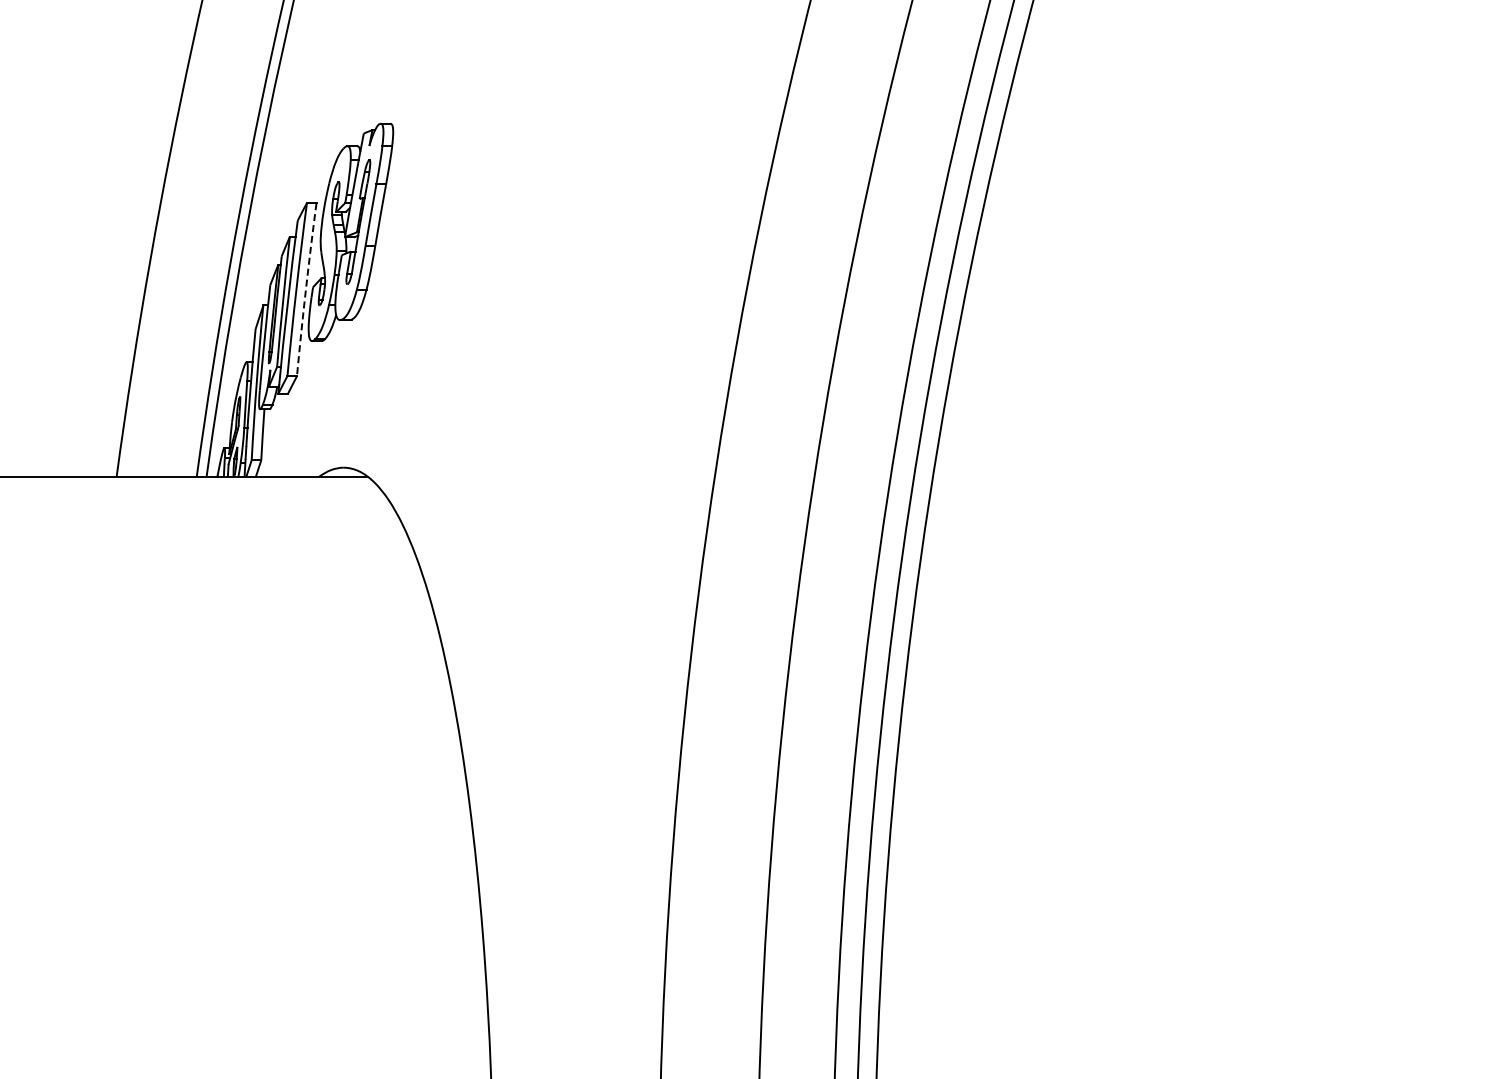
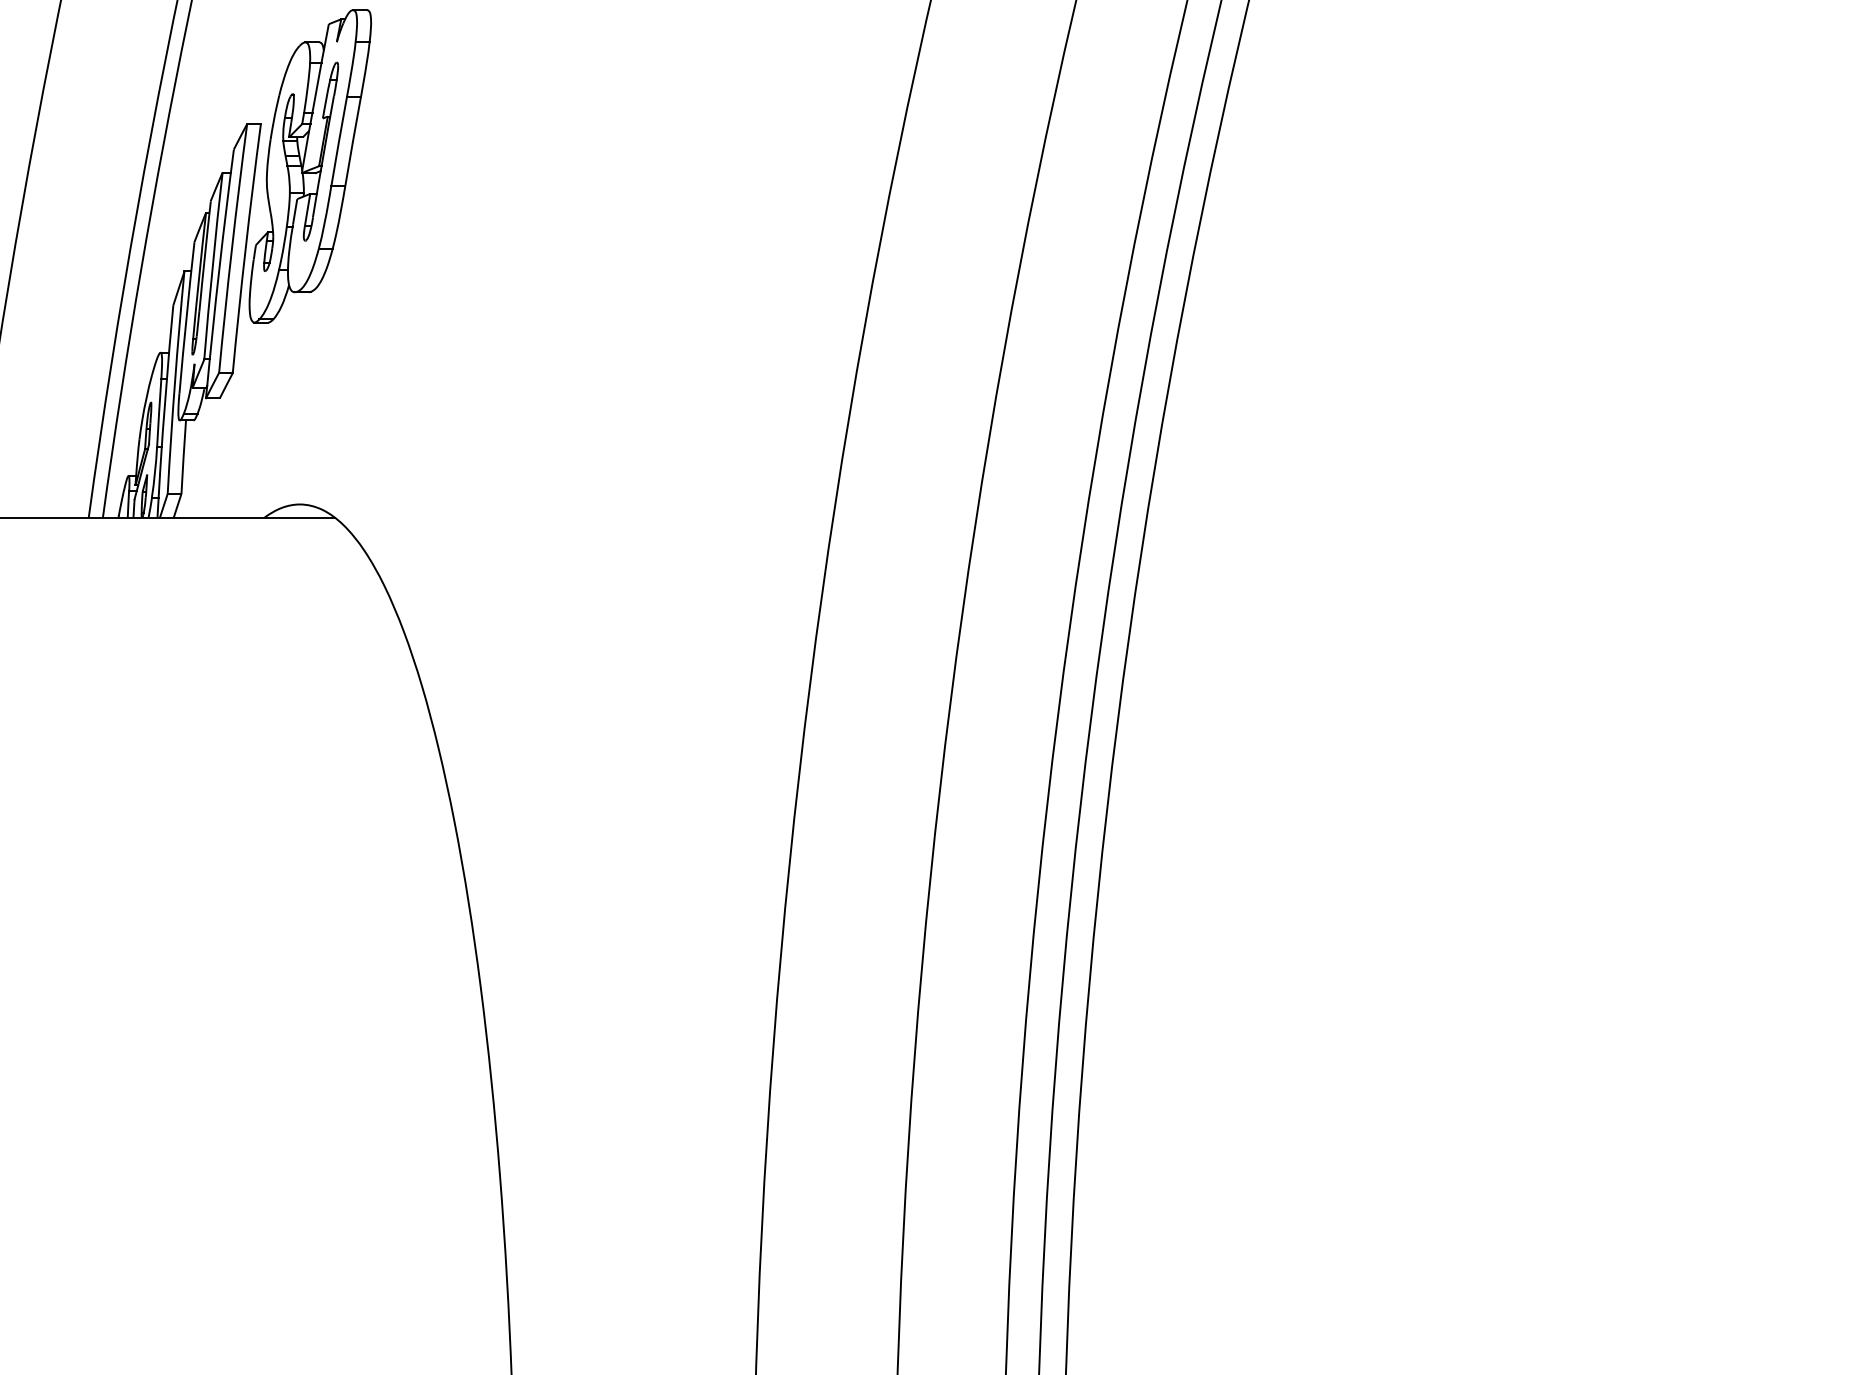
arc: (305, 289) -> (245, 248), dashed -> solid

